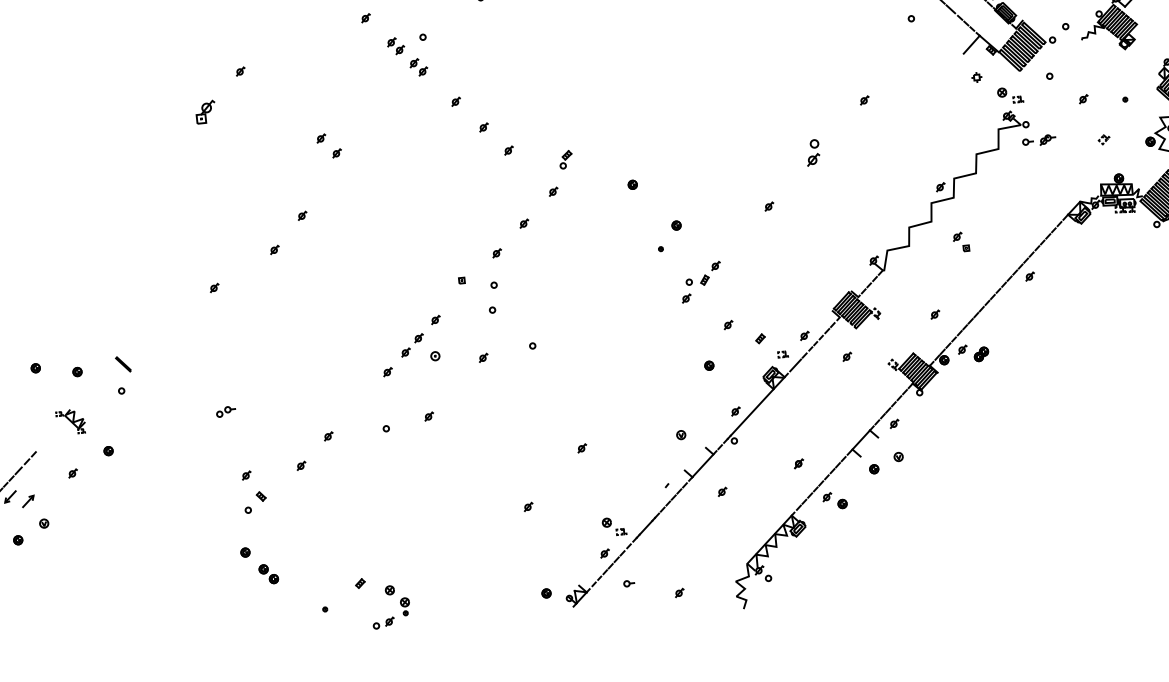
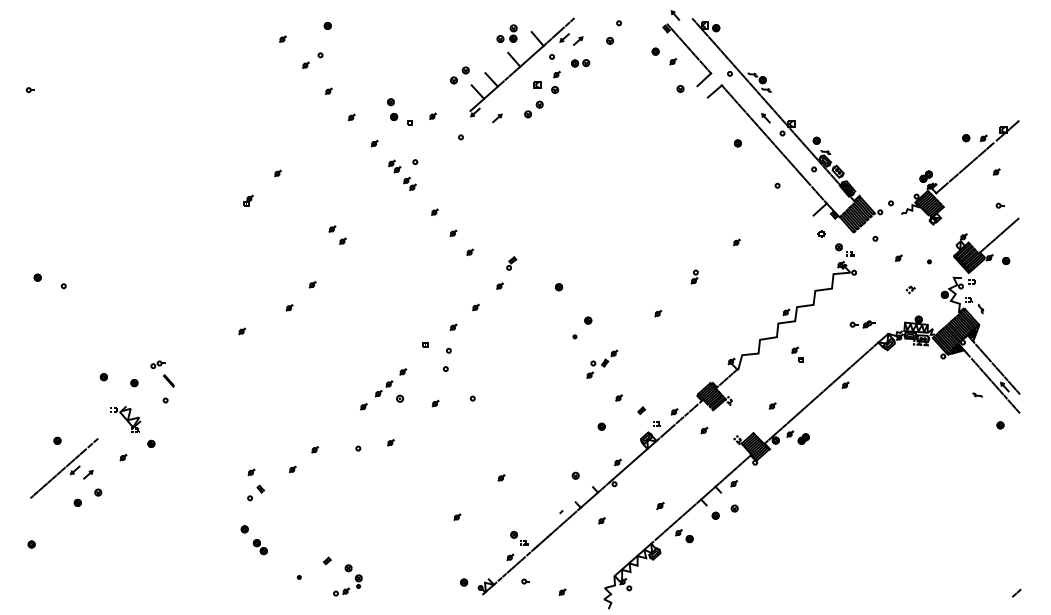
part: (204, 111) -> (248, 200), size x0.62
part: (1038, 140) -> (862, 324), moved
part: (812, 151) -> (694, 276), size x0.71
part: (225, 411) -> (157, 364), moved
part: (70, 421) -> (125, 419), size x1.43

